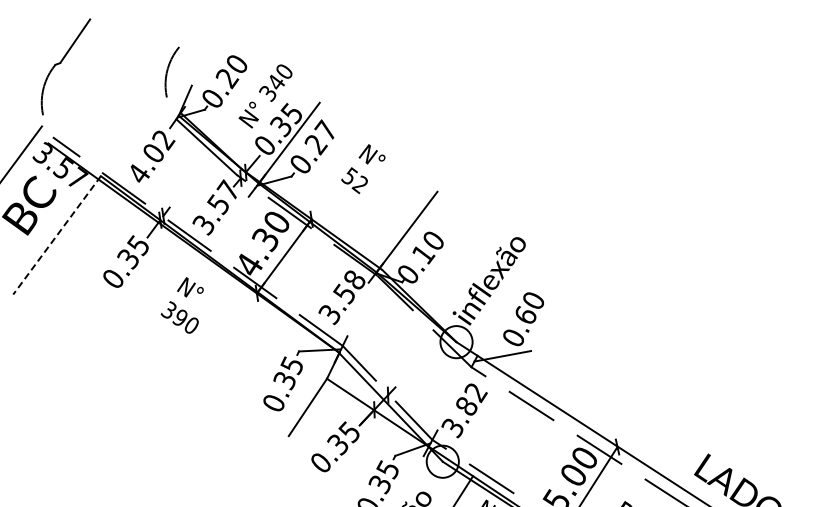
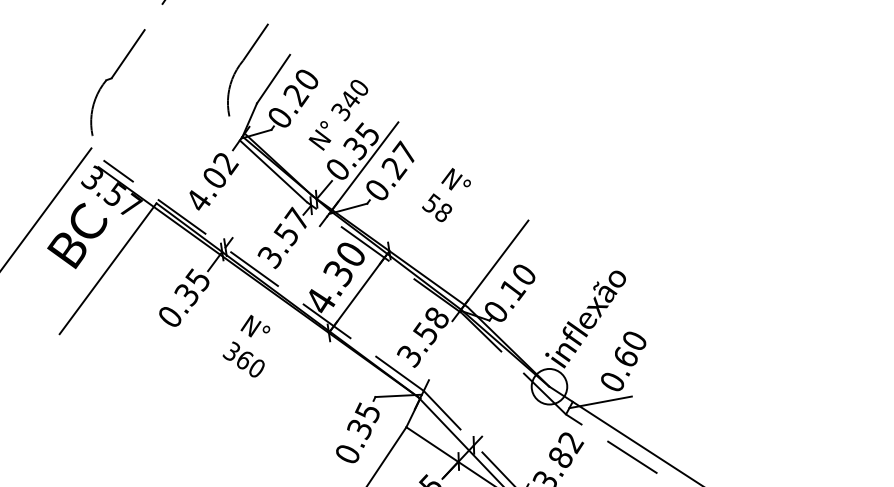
line: (190, 30) -> (255, 42), added
line: (206, 63) -> (273, 78), added
text: (359, 184) -> (442, 212), 52 -> 58
line: (57, 235) -> (108, 268), dashed -> solid
text: (180, 317) -> (244, 359), 390 -> 360

